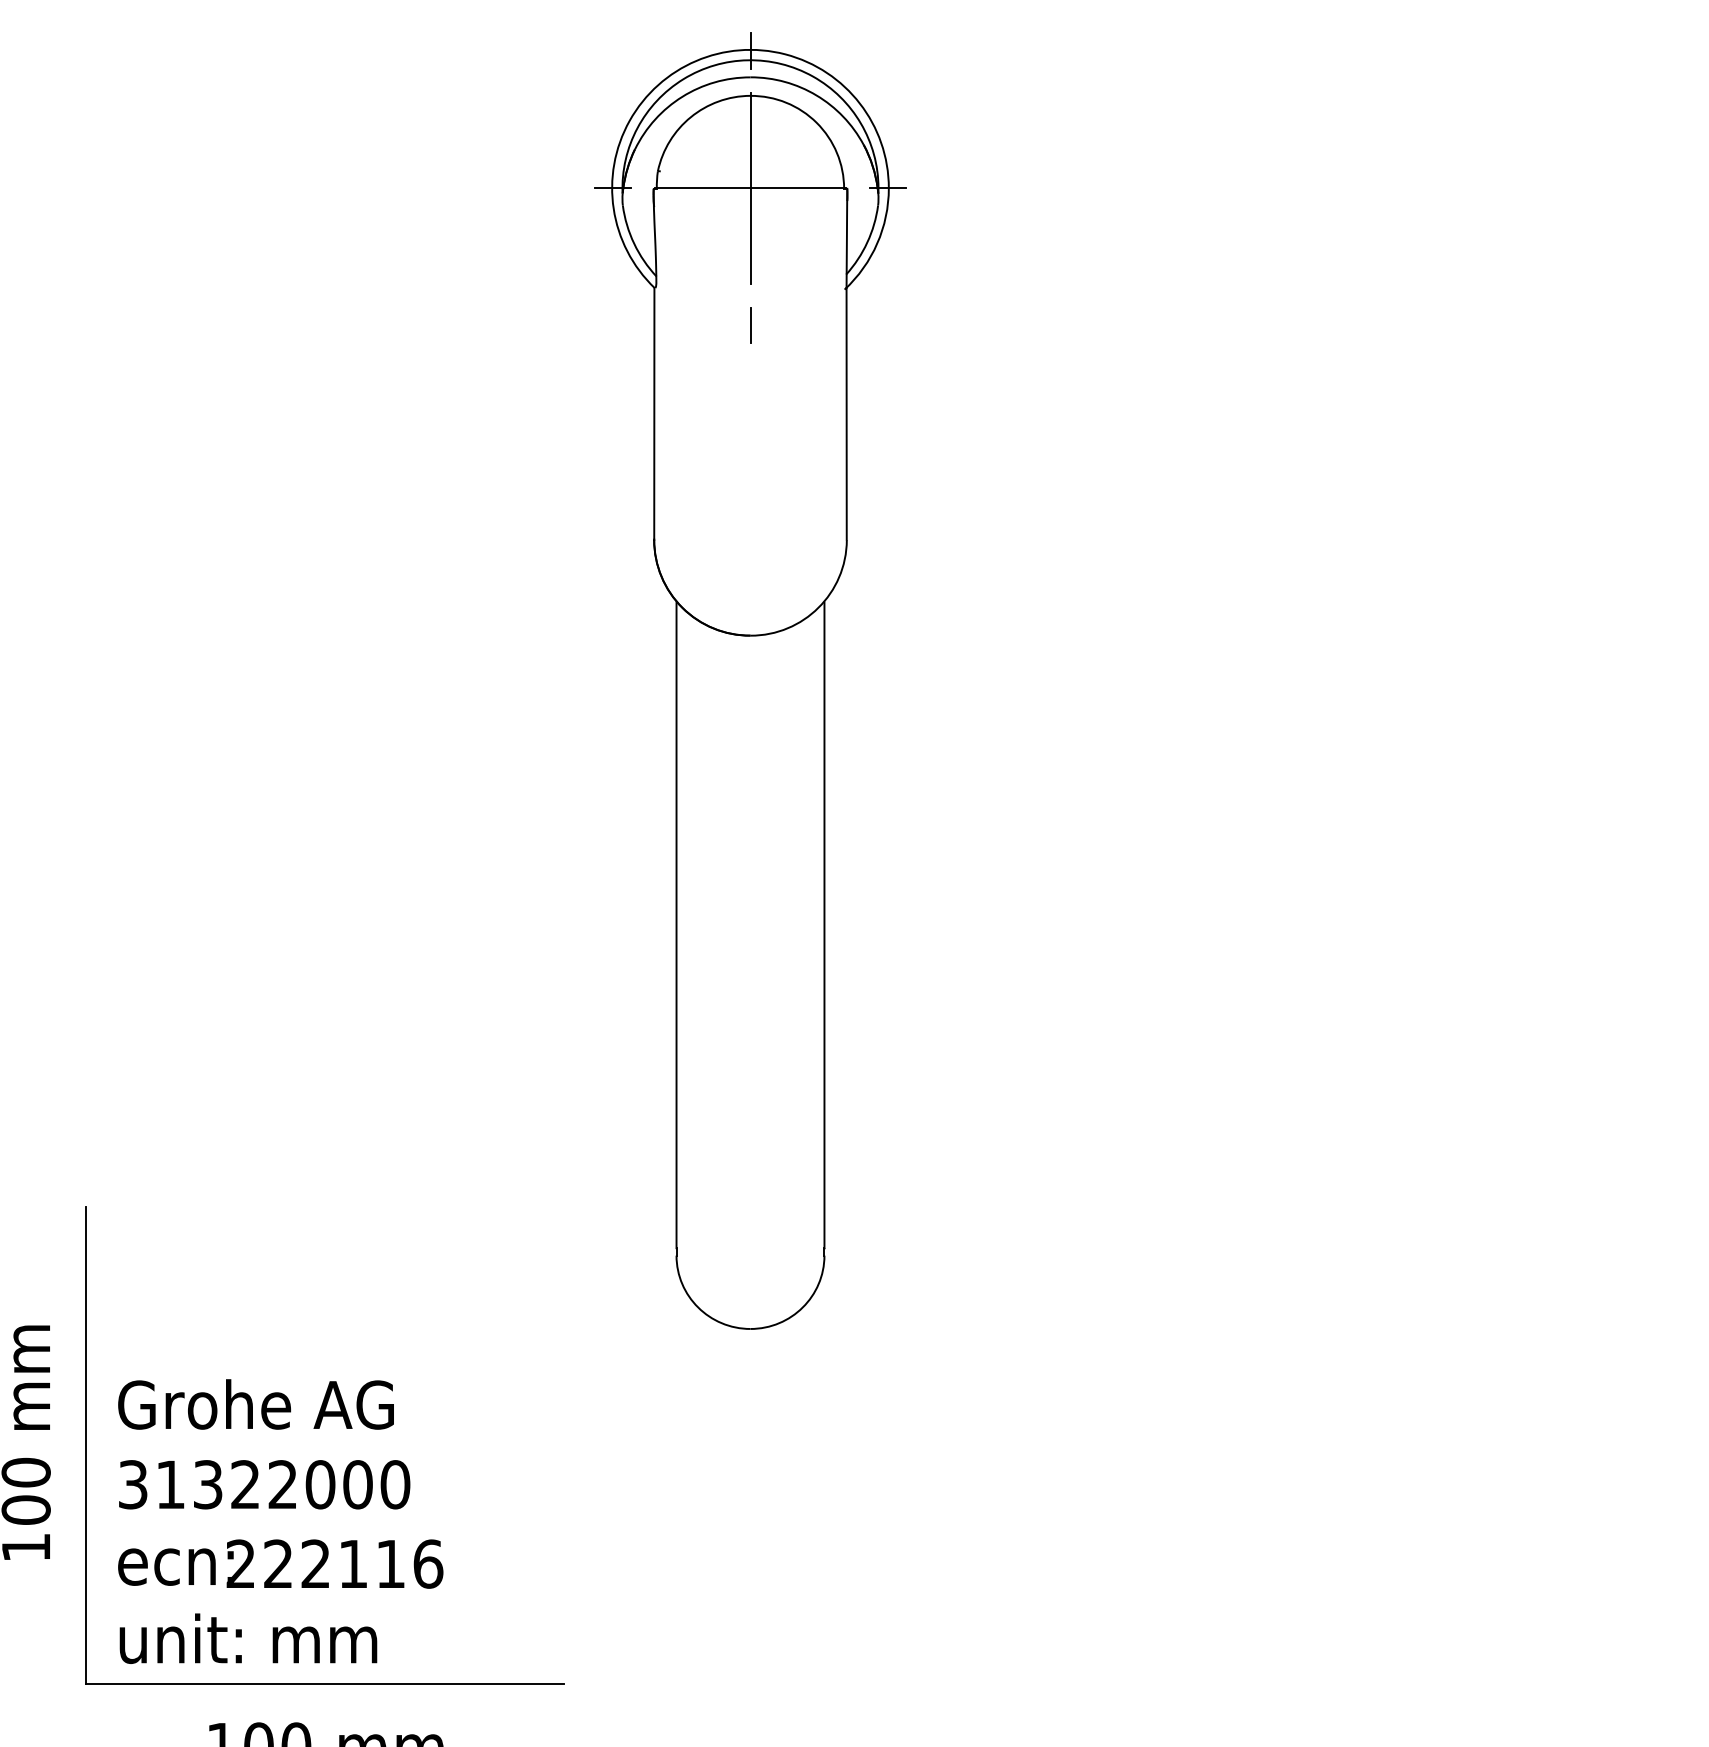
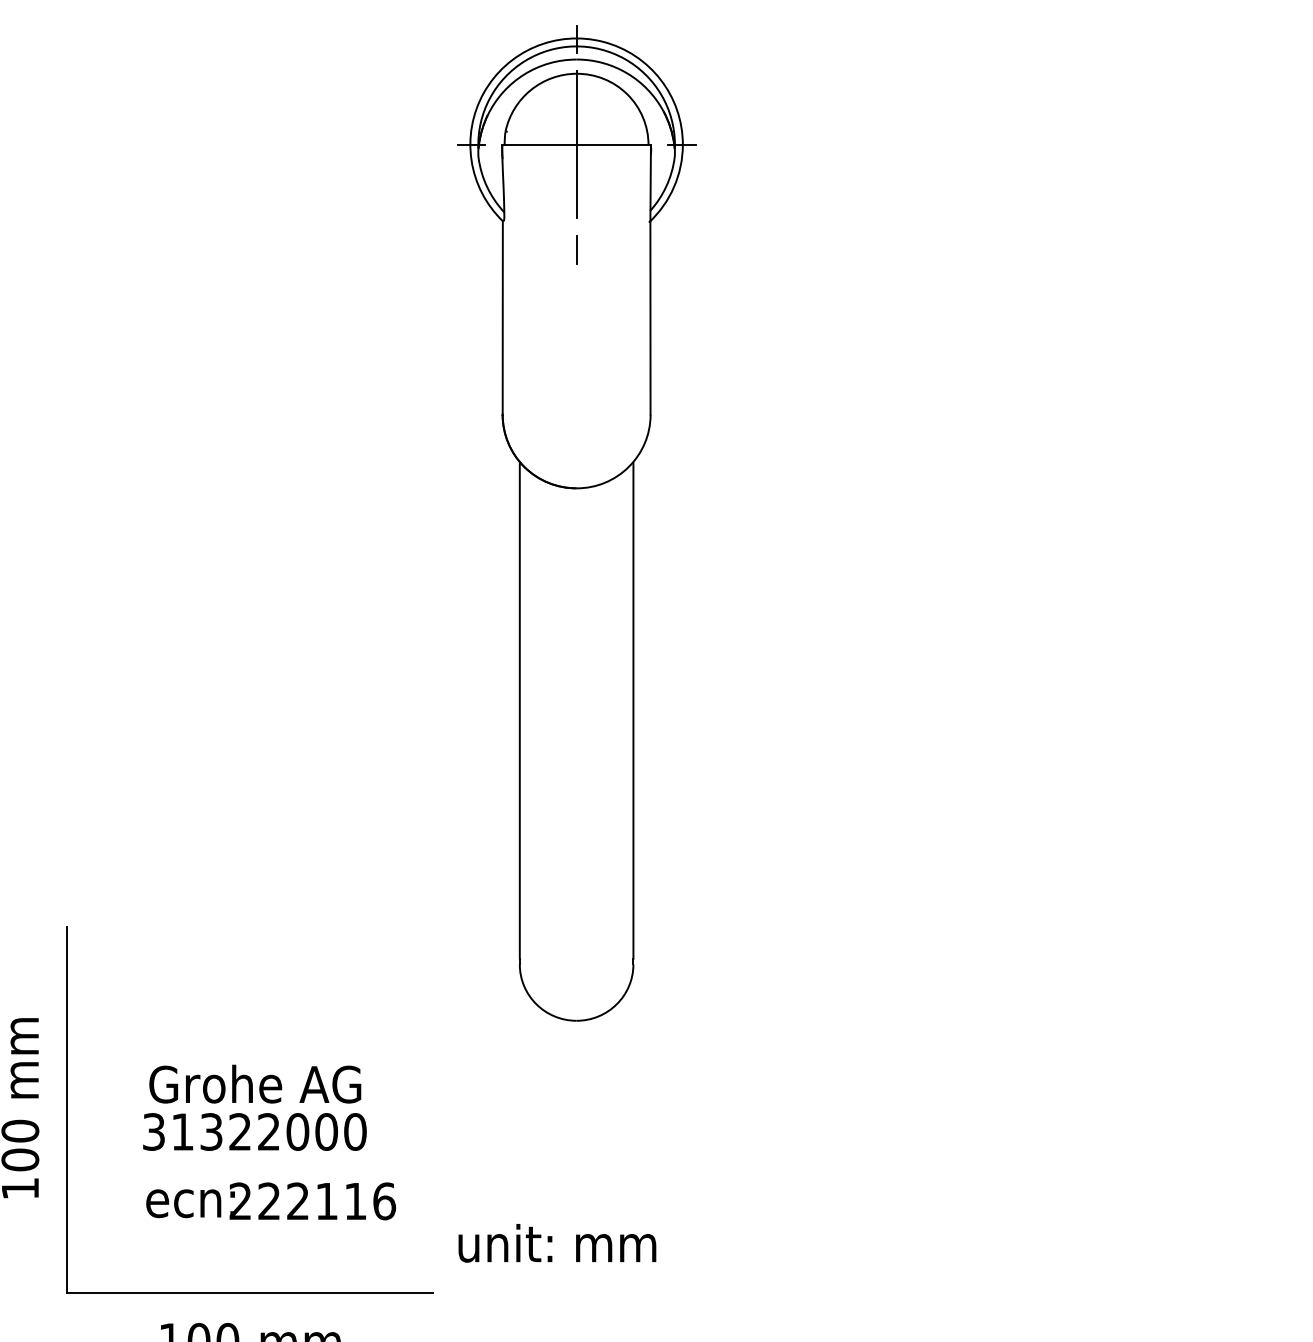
text: (255, 1404) -> (254, 1084), moved
text: (264, 1484) -> (254, 1131), moved
text: (280, 1563) -> (270, 1200), moved
text: (248, 1638) -> (557, 1243), moved

